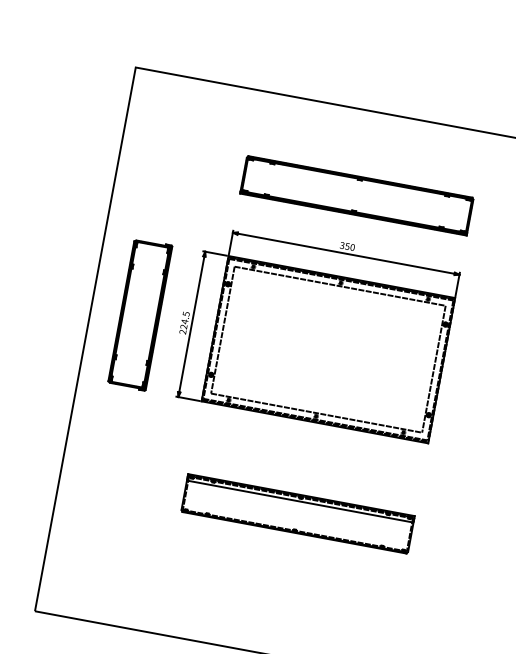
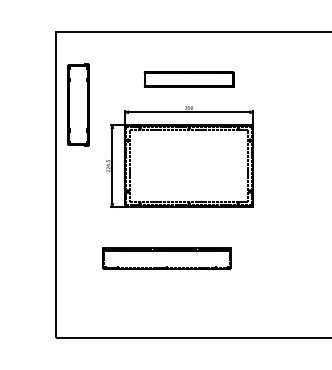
part: (355, 195) -> (188, 79), size x0.7
part: (140, 313) -> (78, 104), moved
part: (296, 513) -> (166, 258), moved

